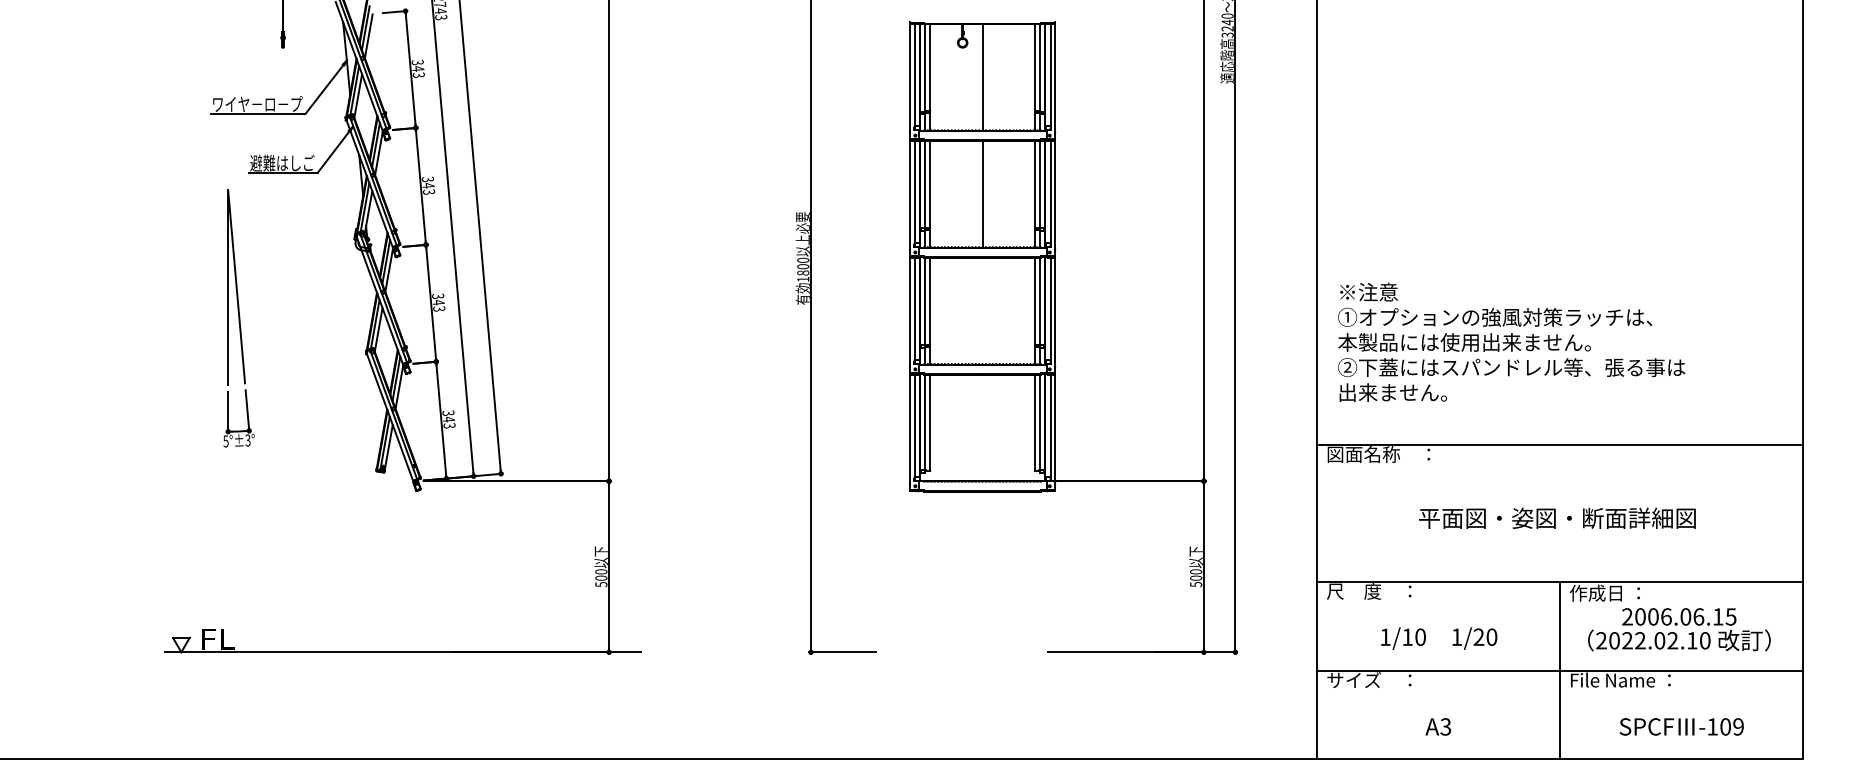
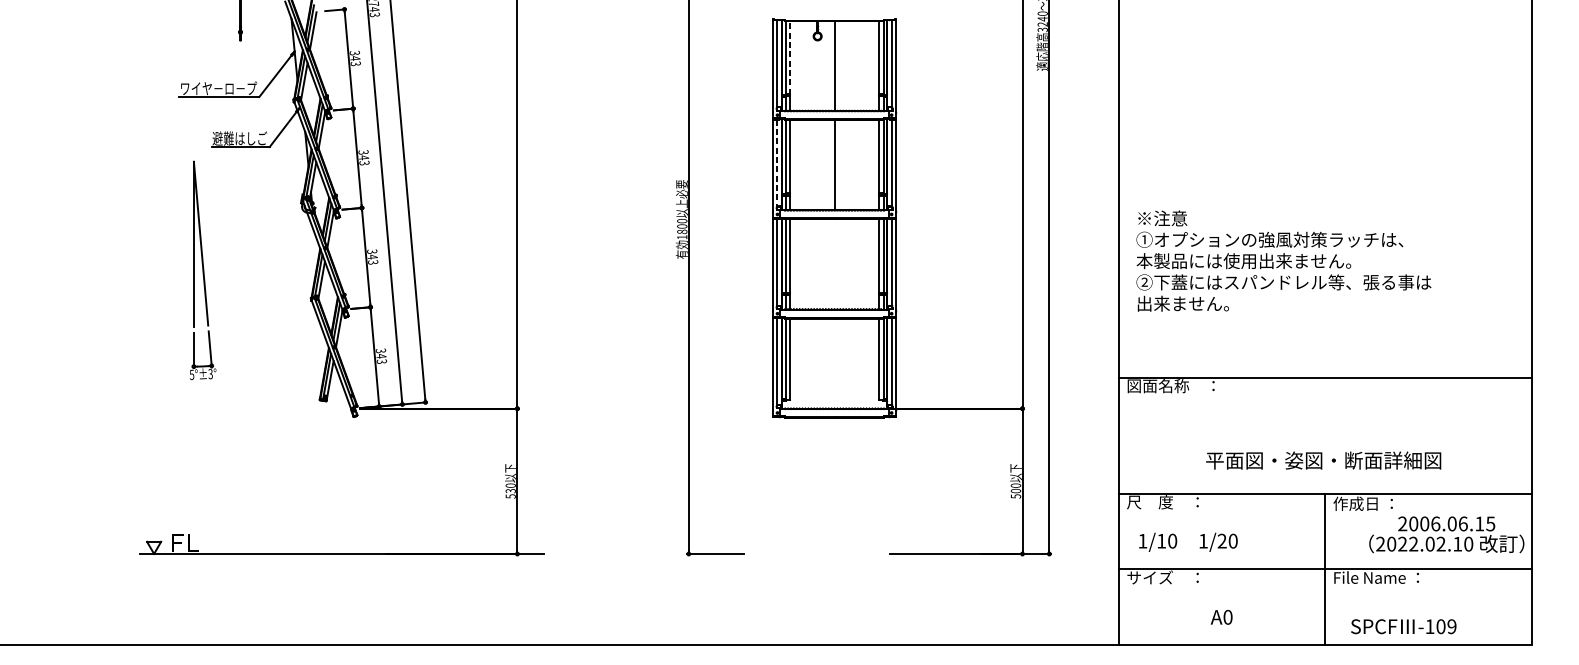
line: (930, 67) -> (790, 57), solid -> dashed
line: (914, 191) -> (776, 162), solid -> dashed
text: (1511, 341) -> (1283, 260), moved
text: (1557, 517) -> (1323, 459), moved
text: (601, 577) -> (510, 490), 500 -> 530
text: (1679, 629) -> (1446, 534), moved
text: (1439, 638) -> (1188, 542), moved
text: (1445, 726) -> (1227, 617), A3 -> A0
text: (1681, 726) -> (1403, 626), moved

